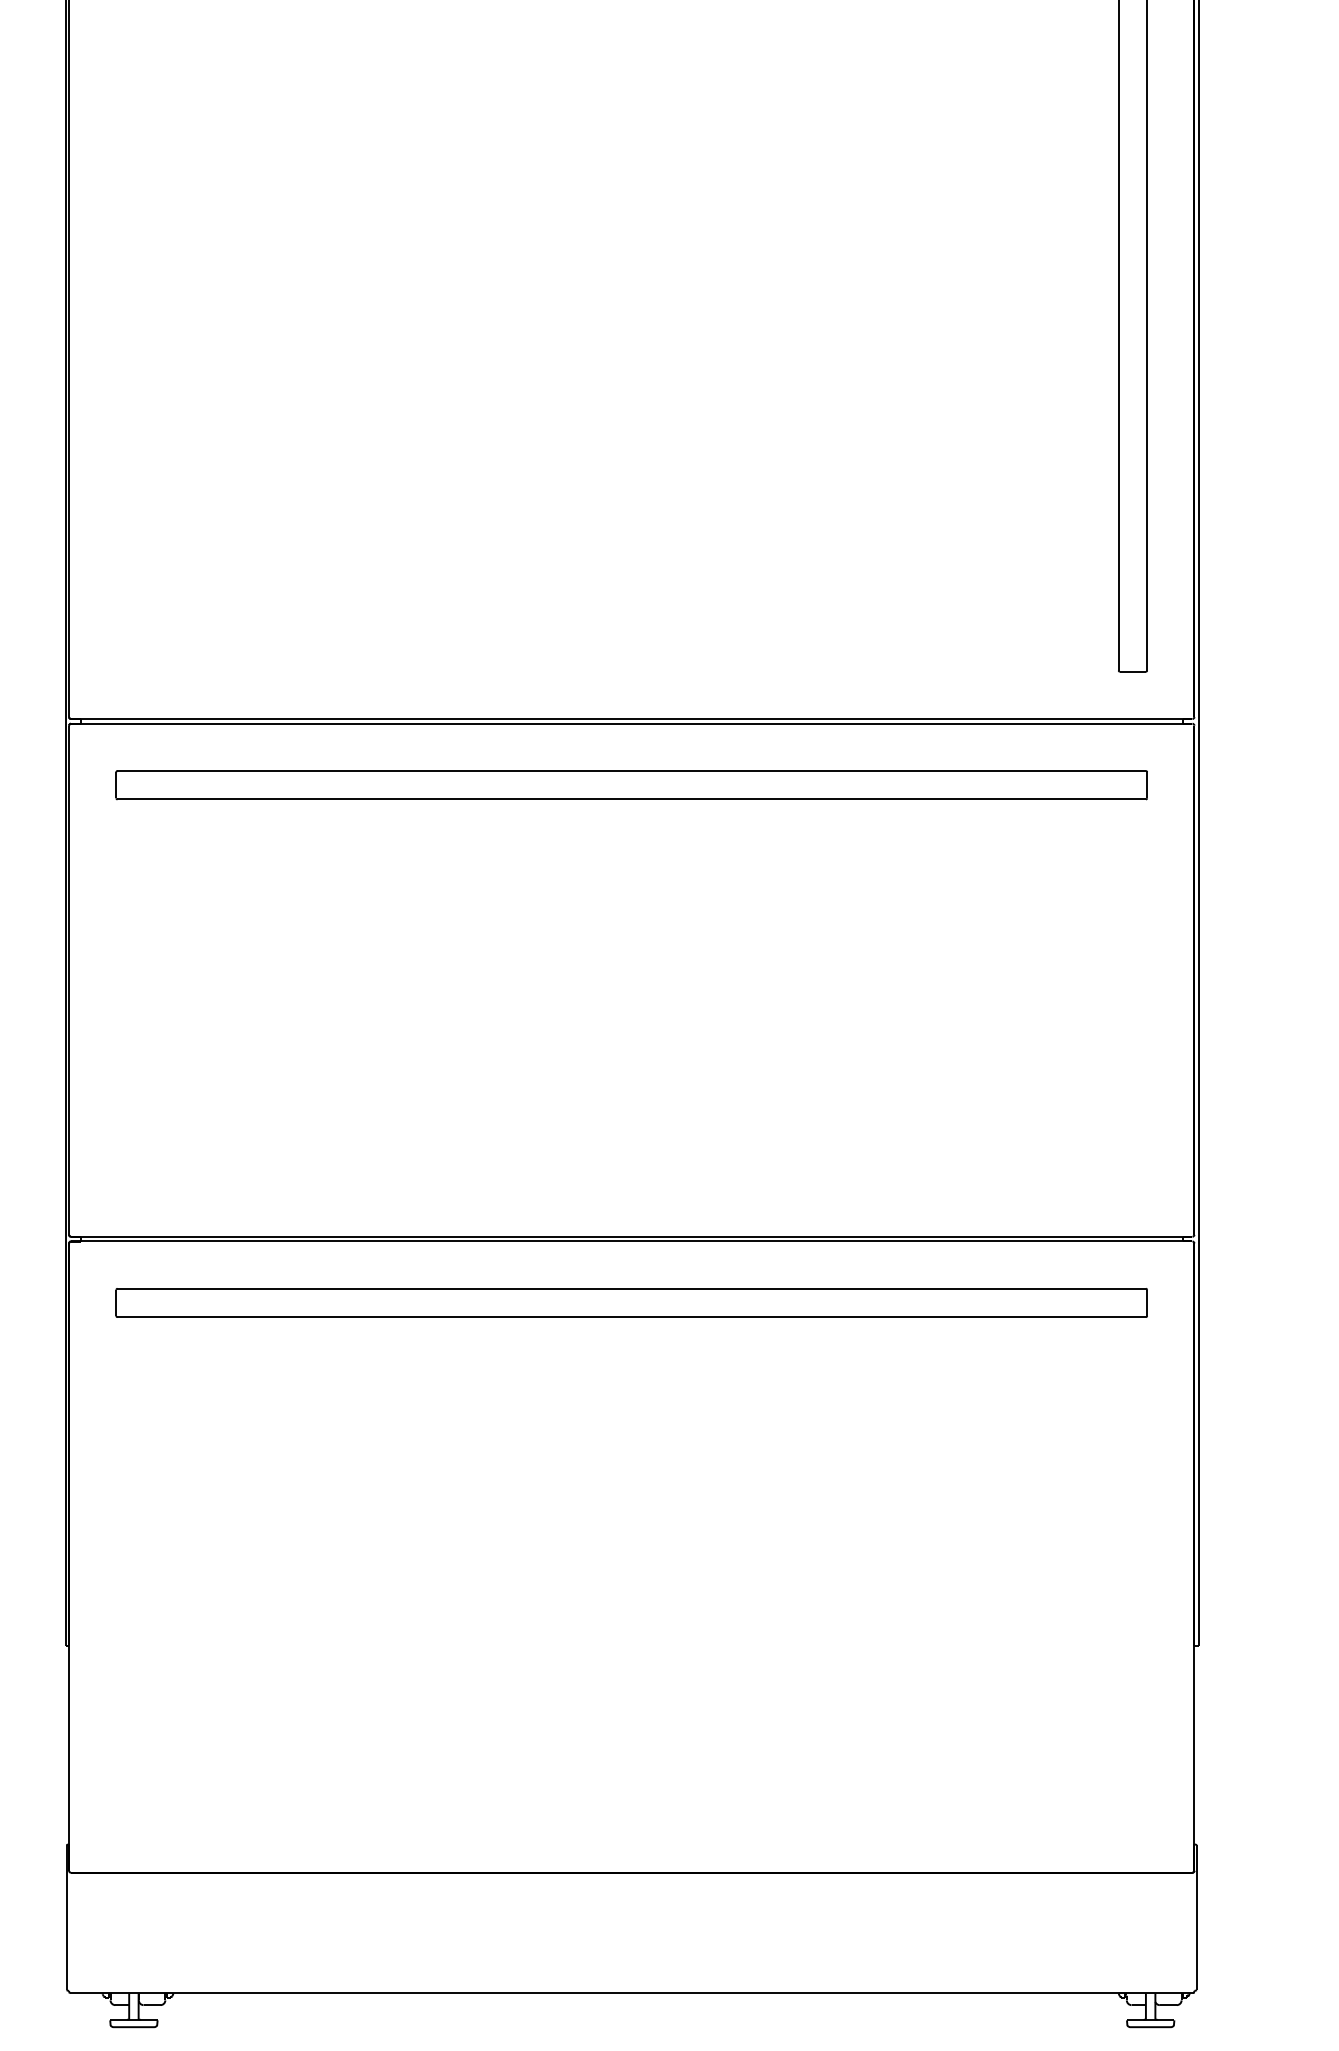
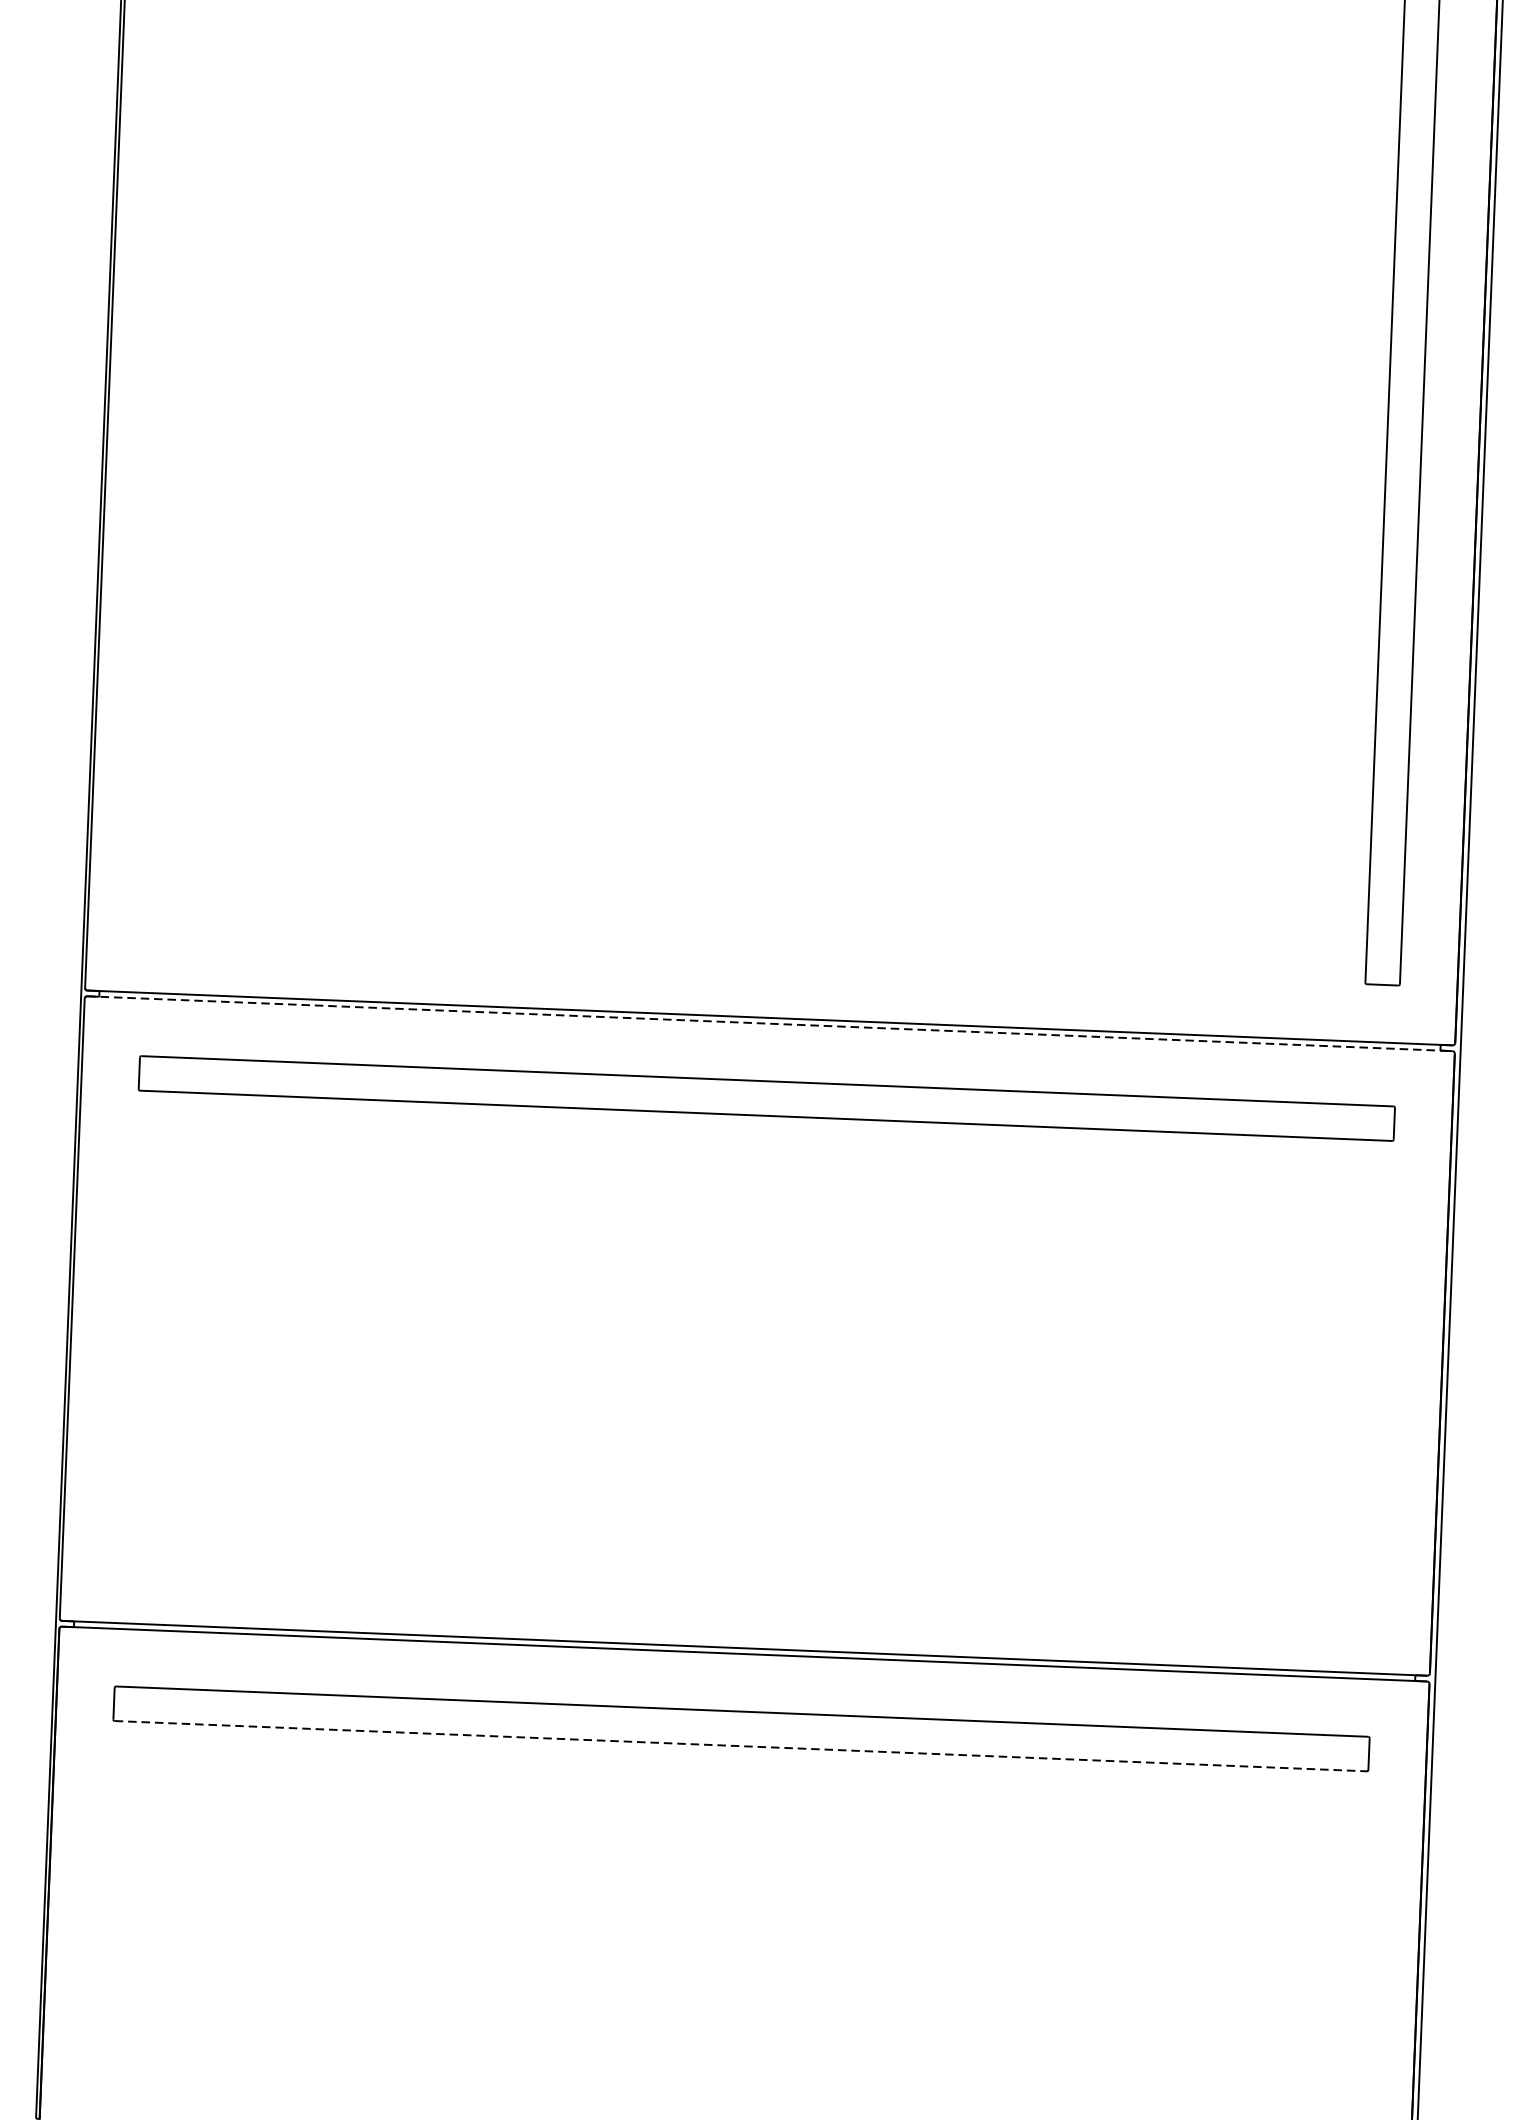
line: (631, 723) -> (769, 1023), solid -> dashed
line: (632, 1317) -> (741, 1746), solid -> dashed

